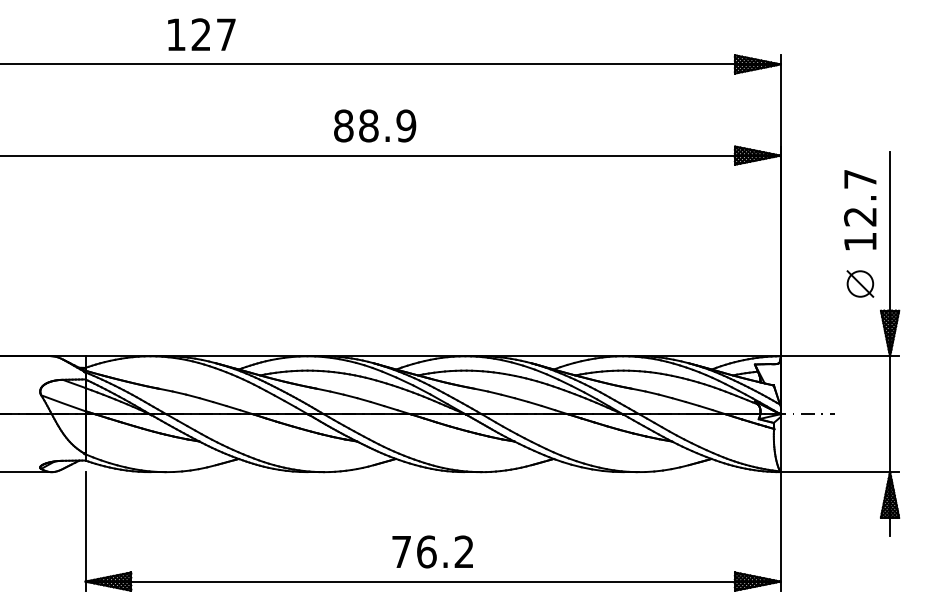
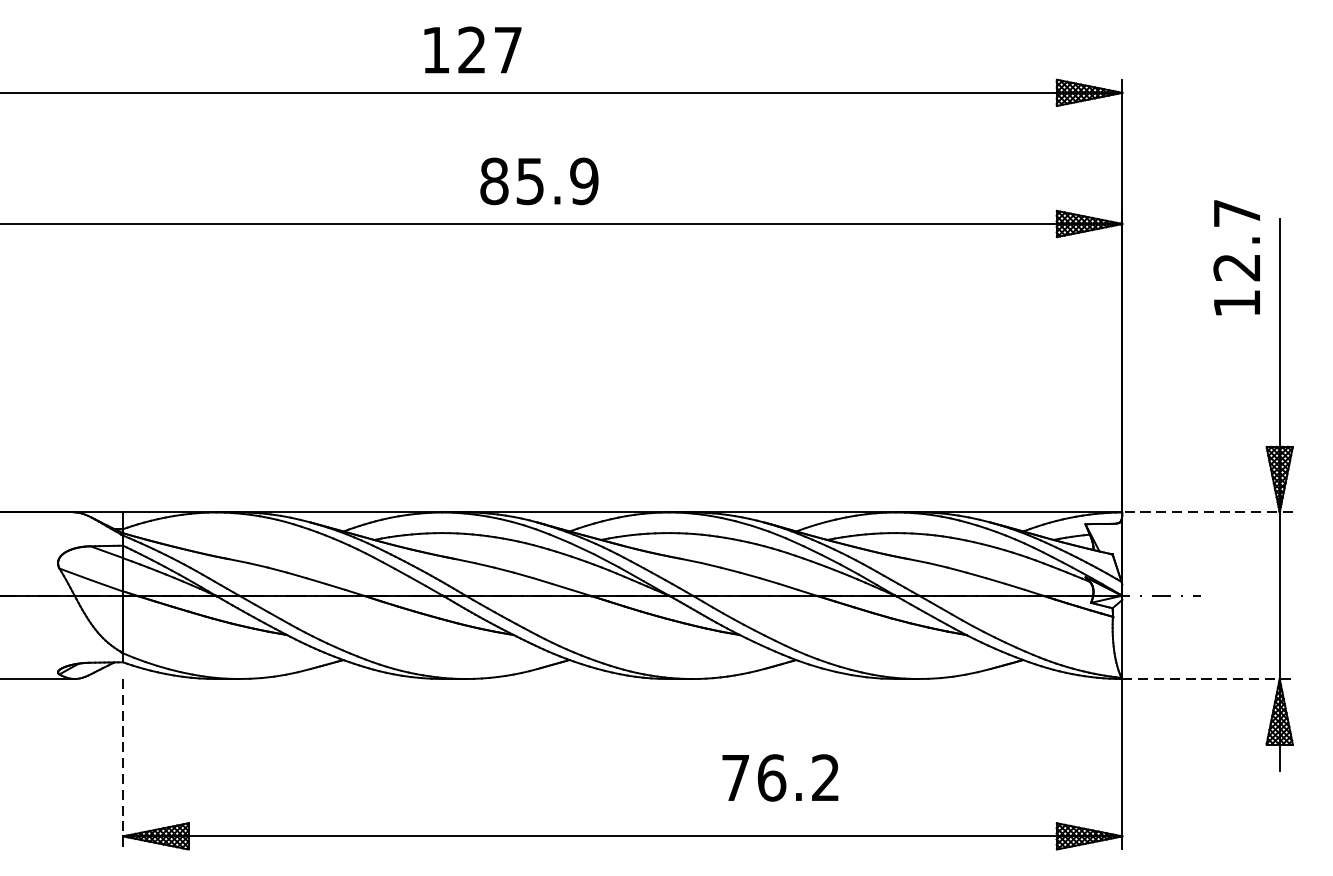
text: (201, 34) -> (472, 49), moved
text: (368, 125) -> (529, 180), 88.9 -> 85.9
text: (860, 210) -> (1237, 258), moved
part: (860, 283) -> (1237, 407), removed
line: (839, 356) -> (1207, 512), solid -> dashed
line: (840, 472) -> (1208, 679), solid -> dashed
line: (85, 531) -> (123, 764), solid -> dashed
text: (432, 551) -> (780, 777), moved

